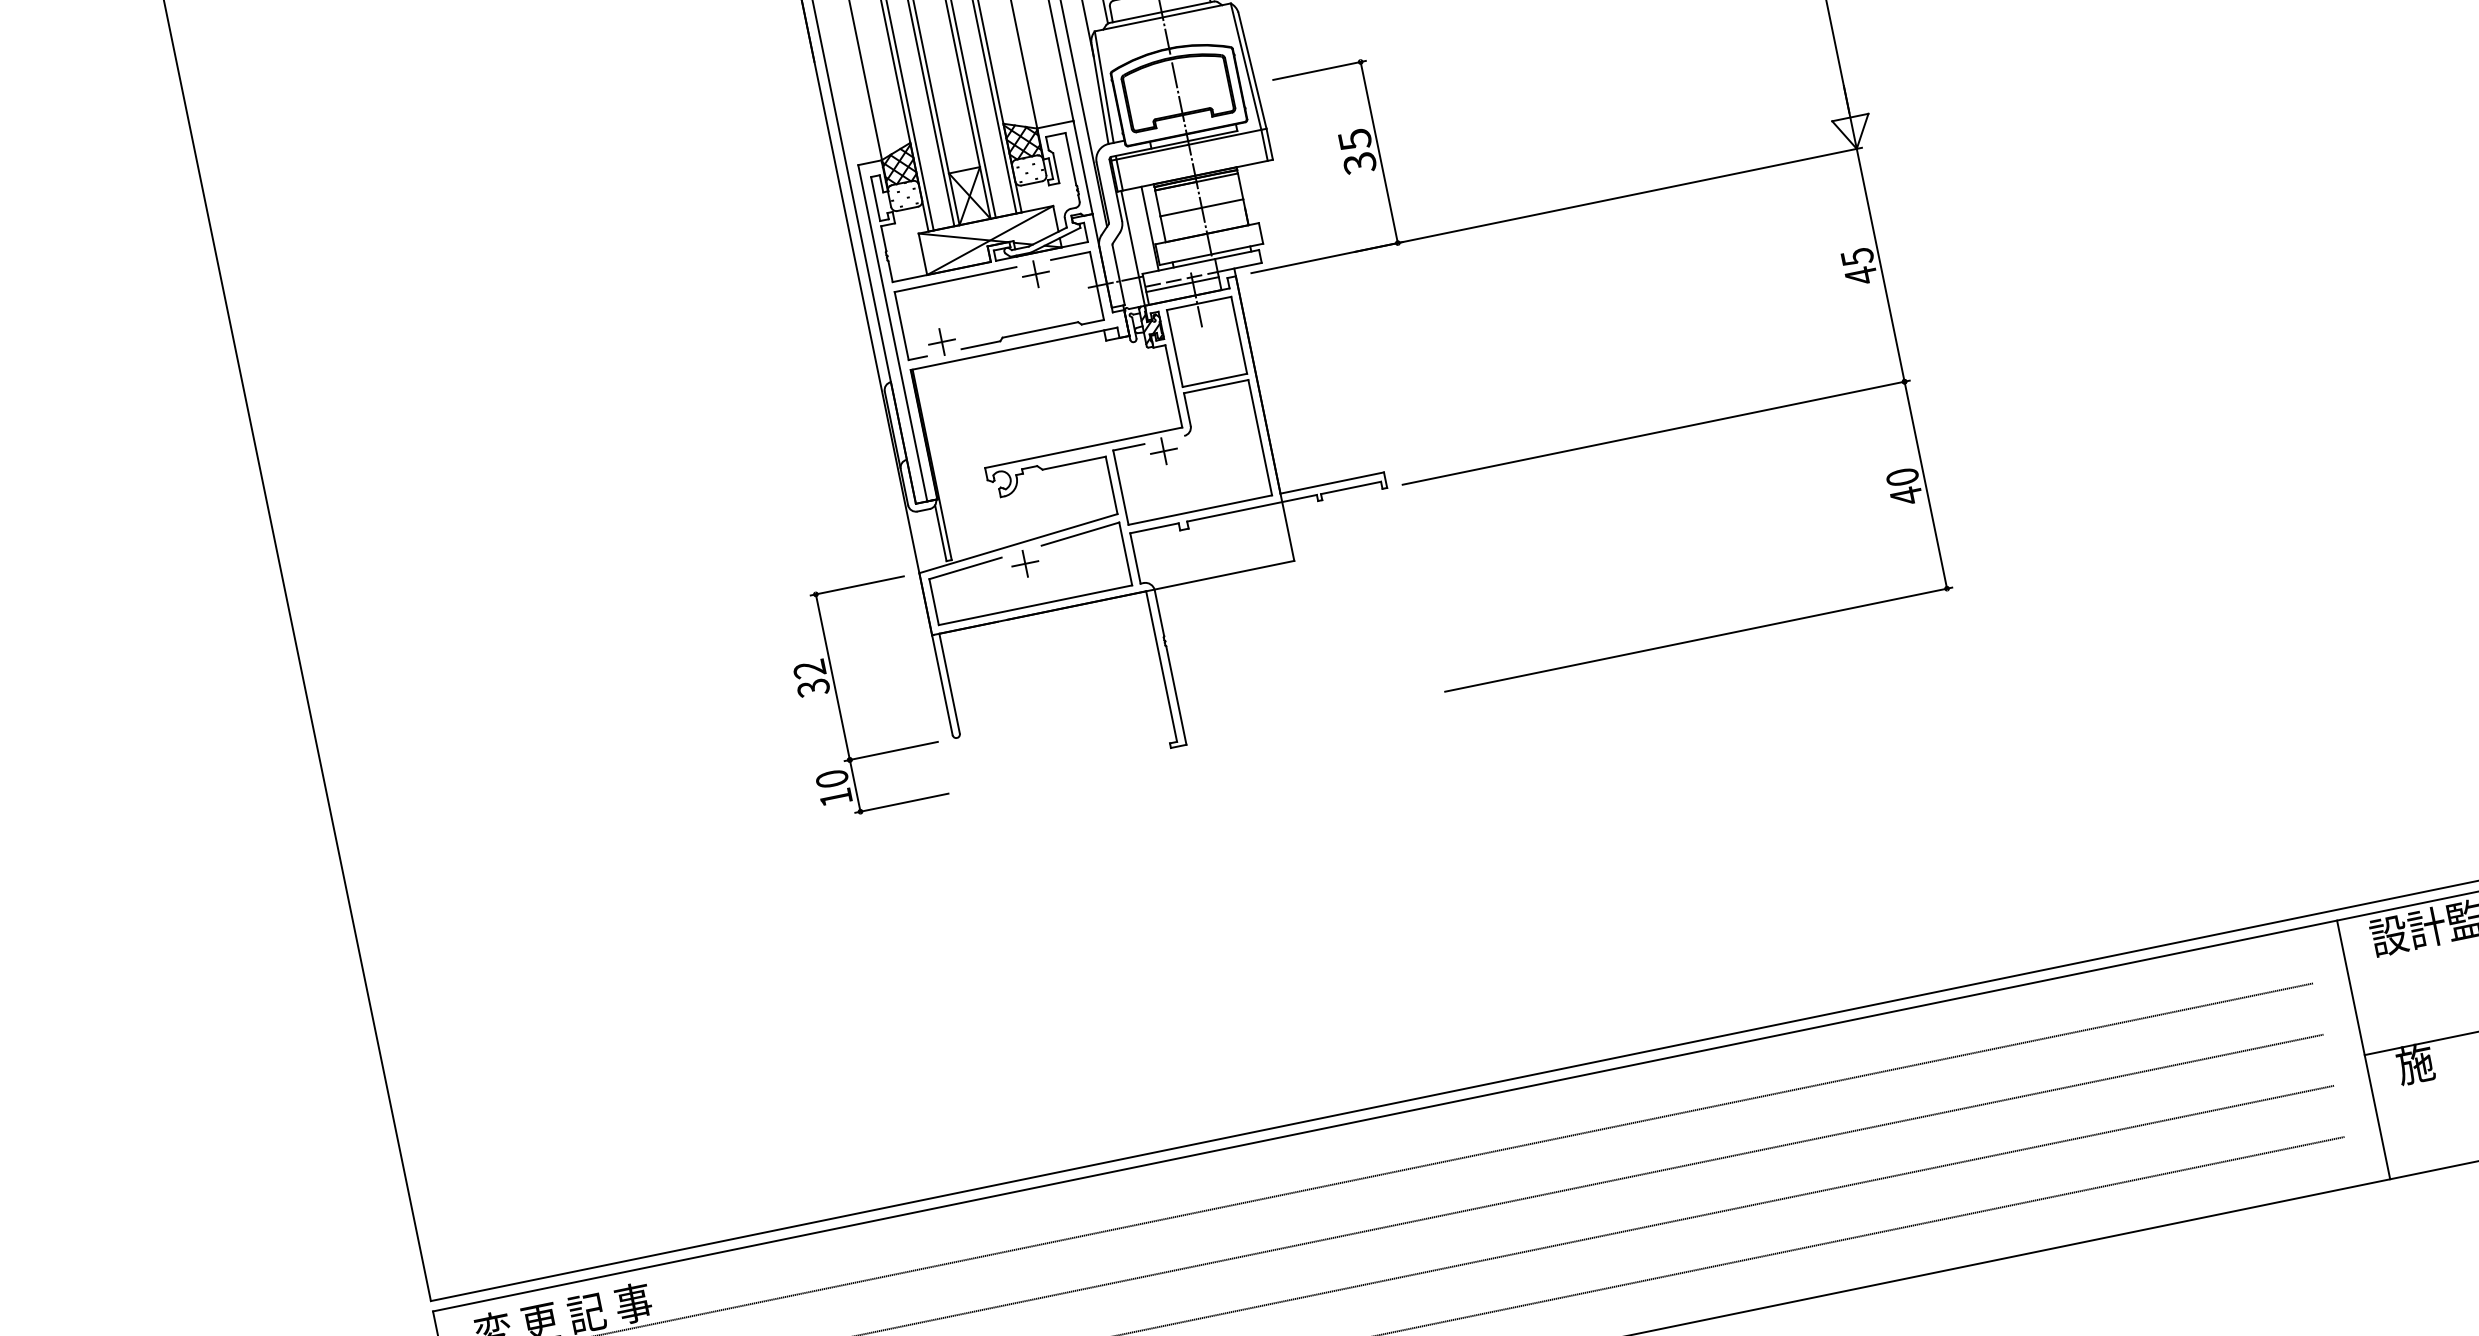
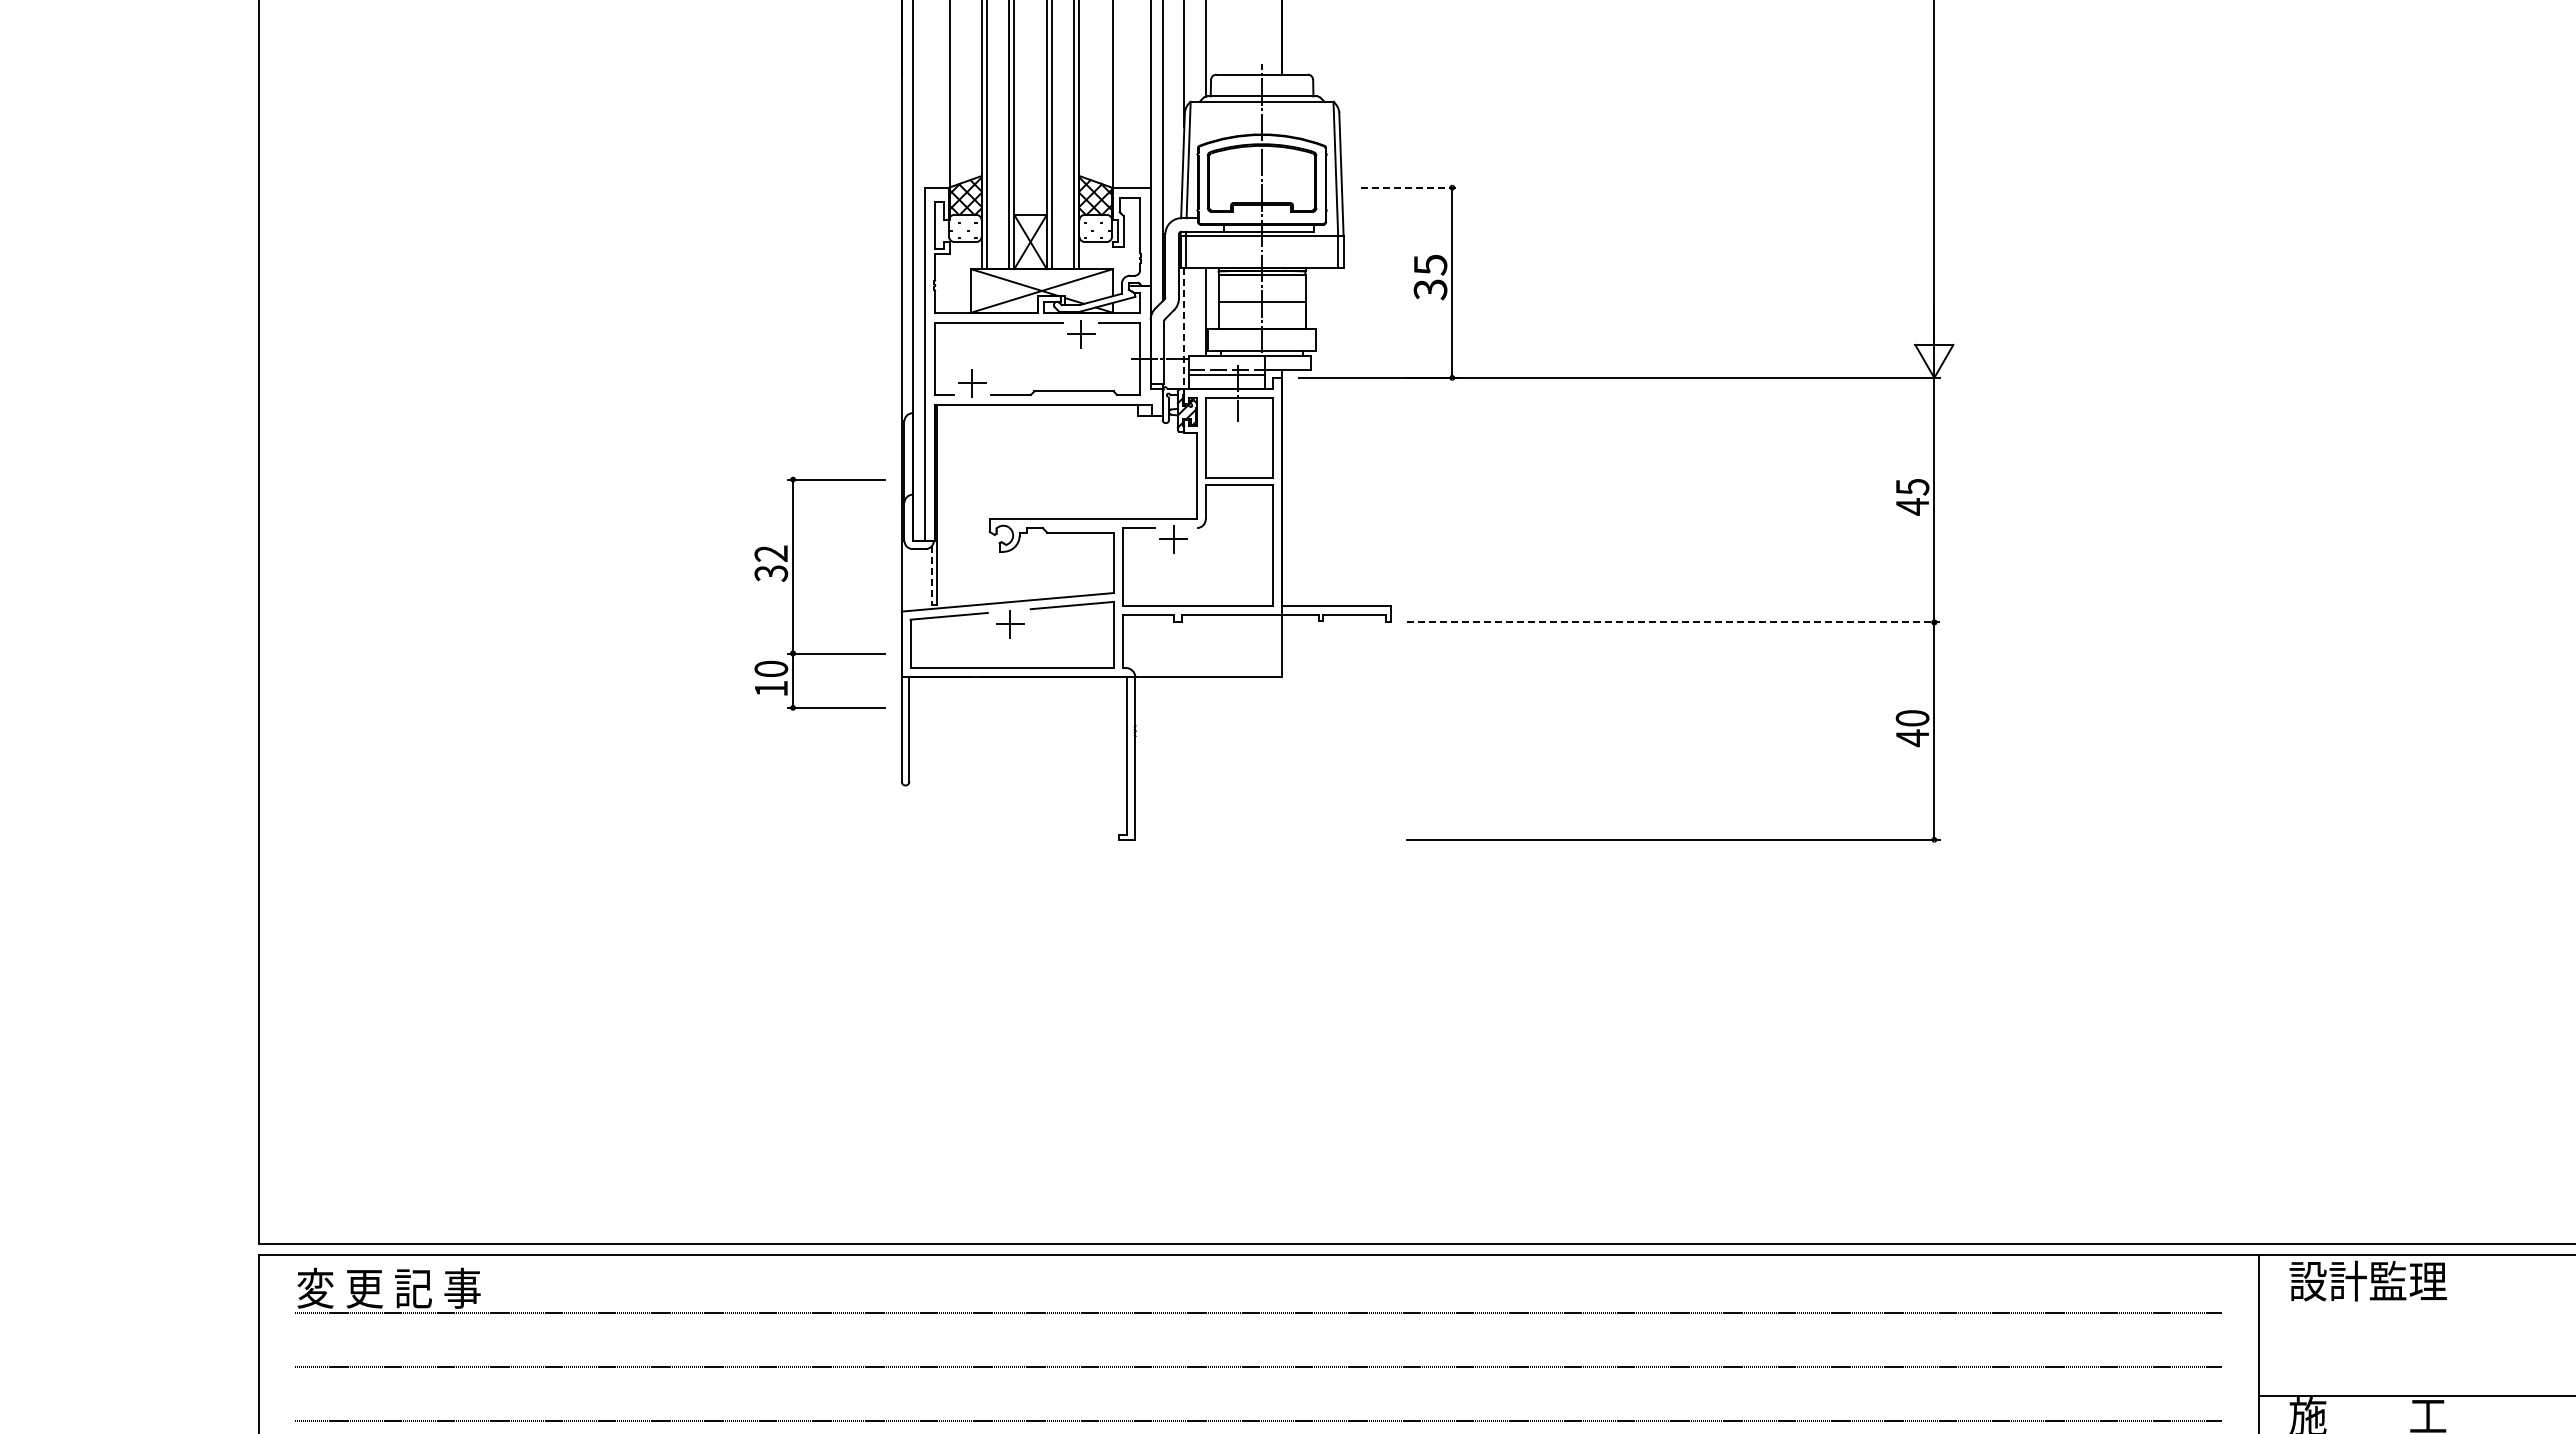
line: (1319, 70) -> (1409, 187), solid -> dashed
line: (1133, 249) -> (1184, 329), solid -> dashed
line: (1656, 432) -> (1673, 622), solid -> dashed
line: (940, 533) -> (931, 576), solid -> dashed
part: (838, 702) -> (793, 593), moved

